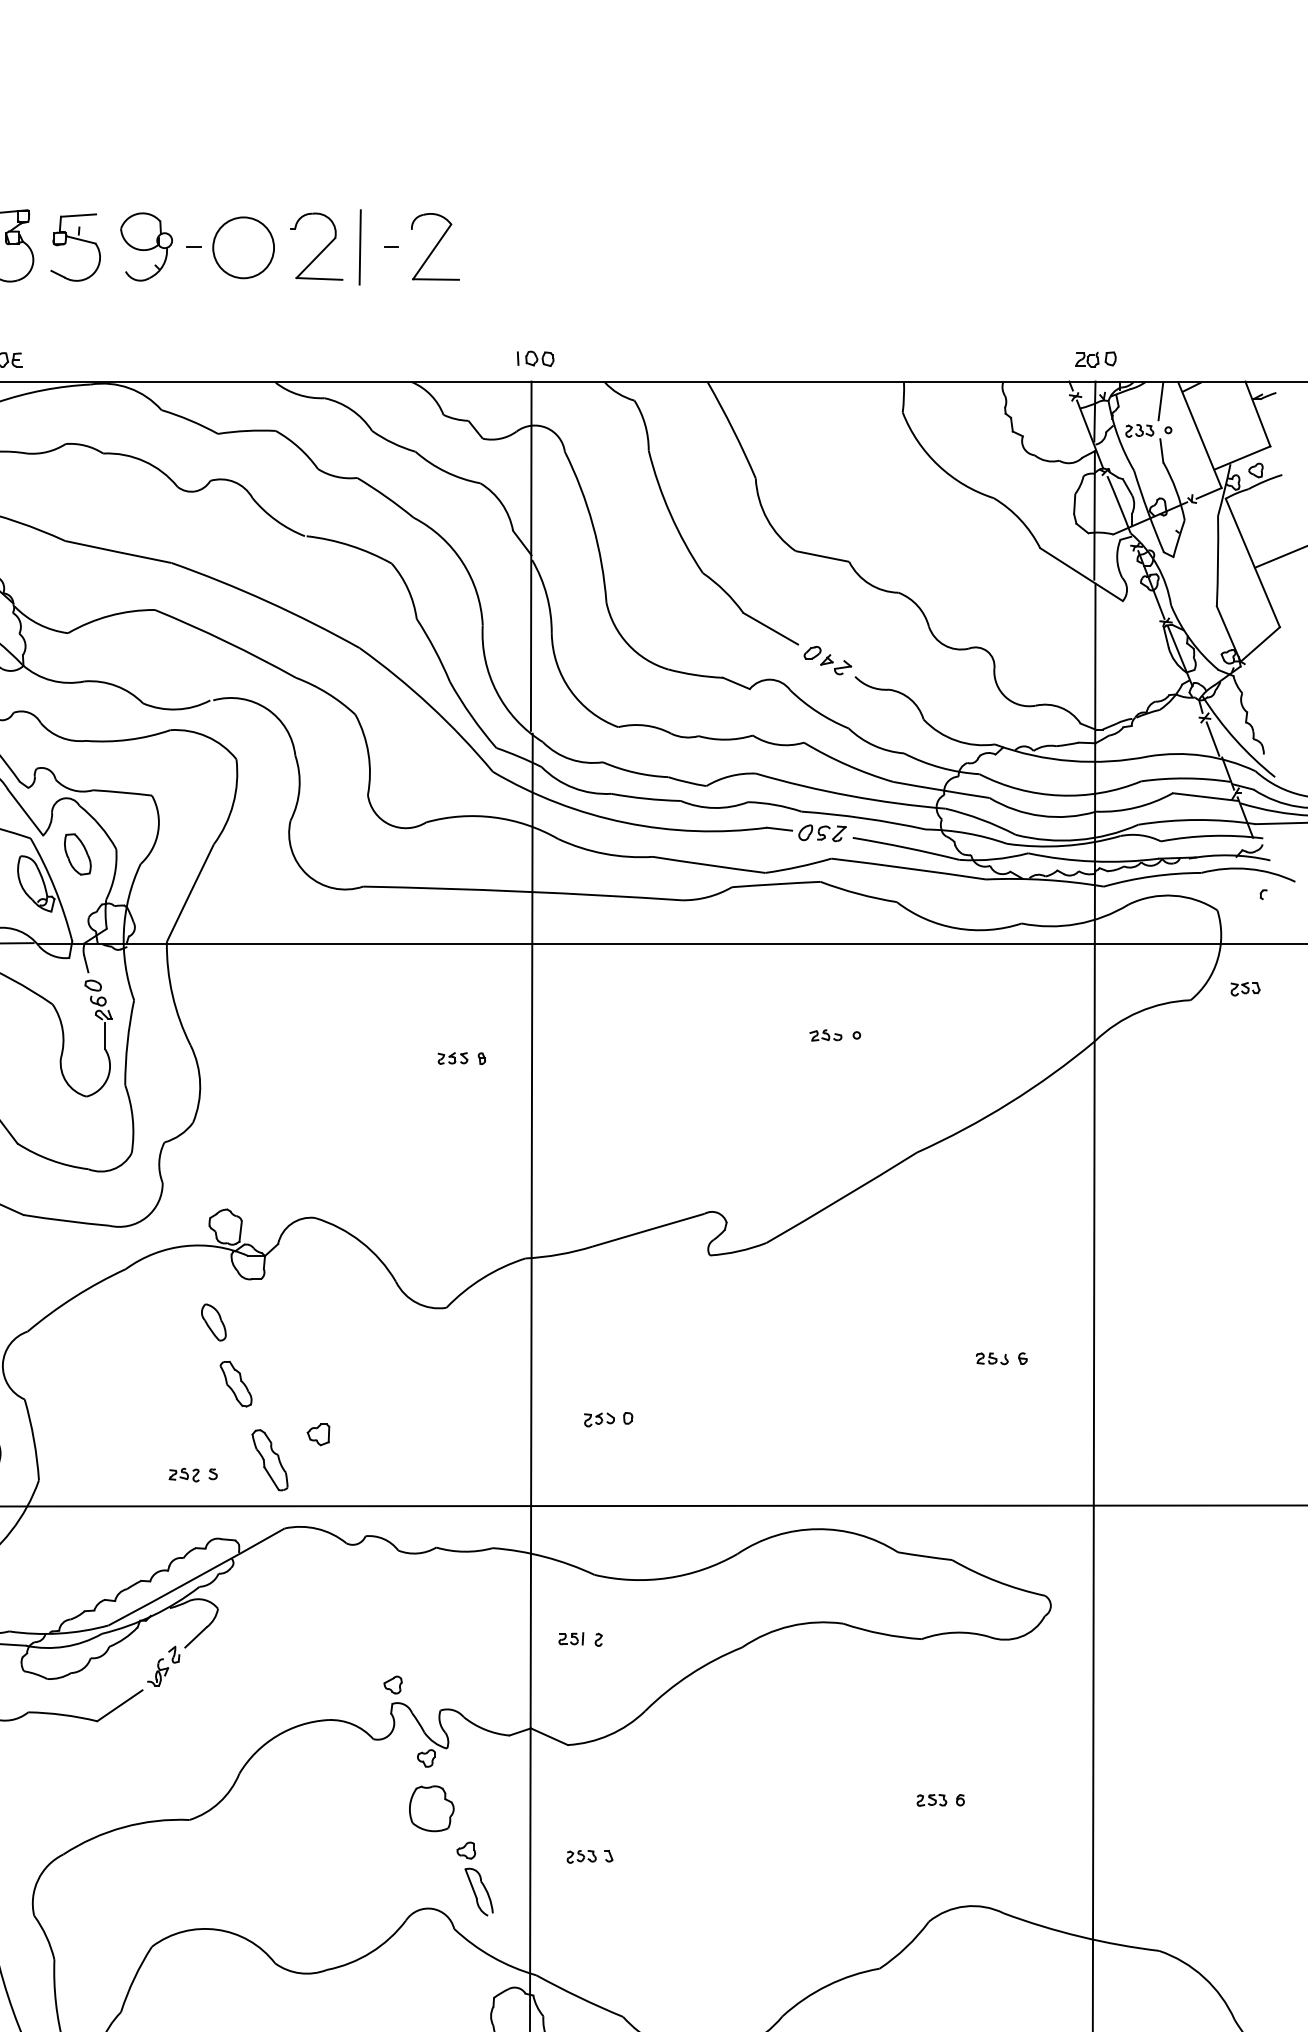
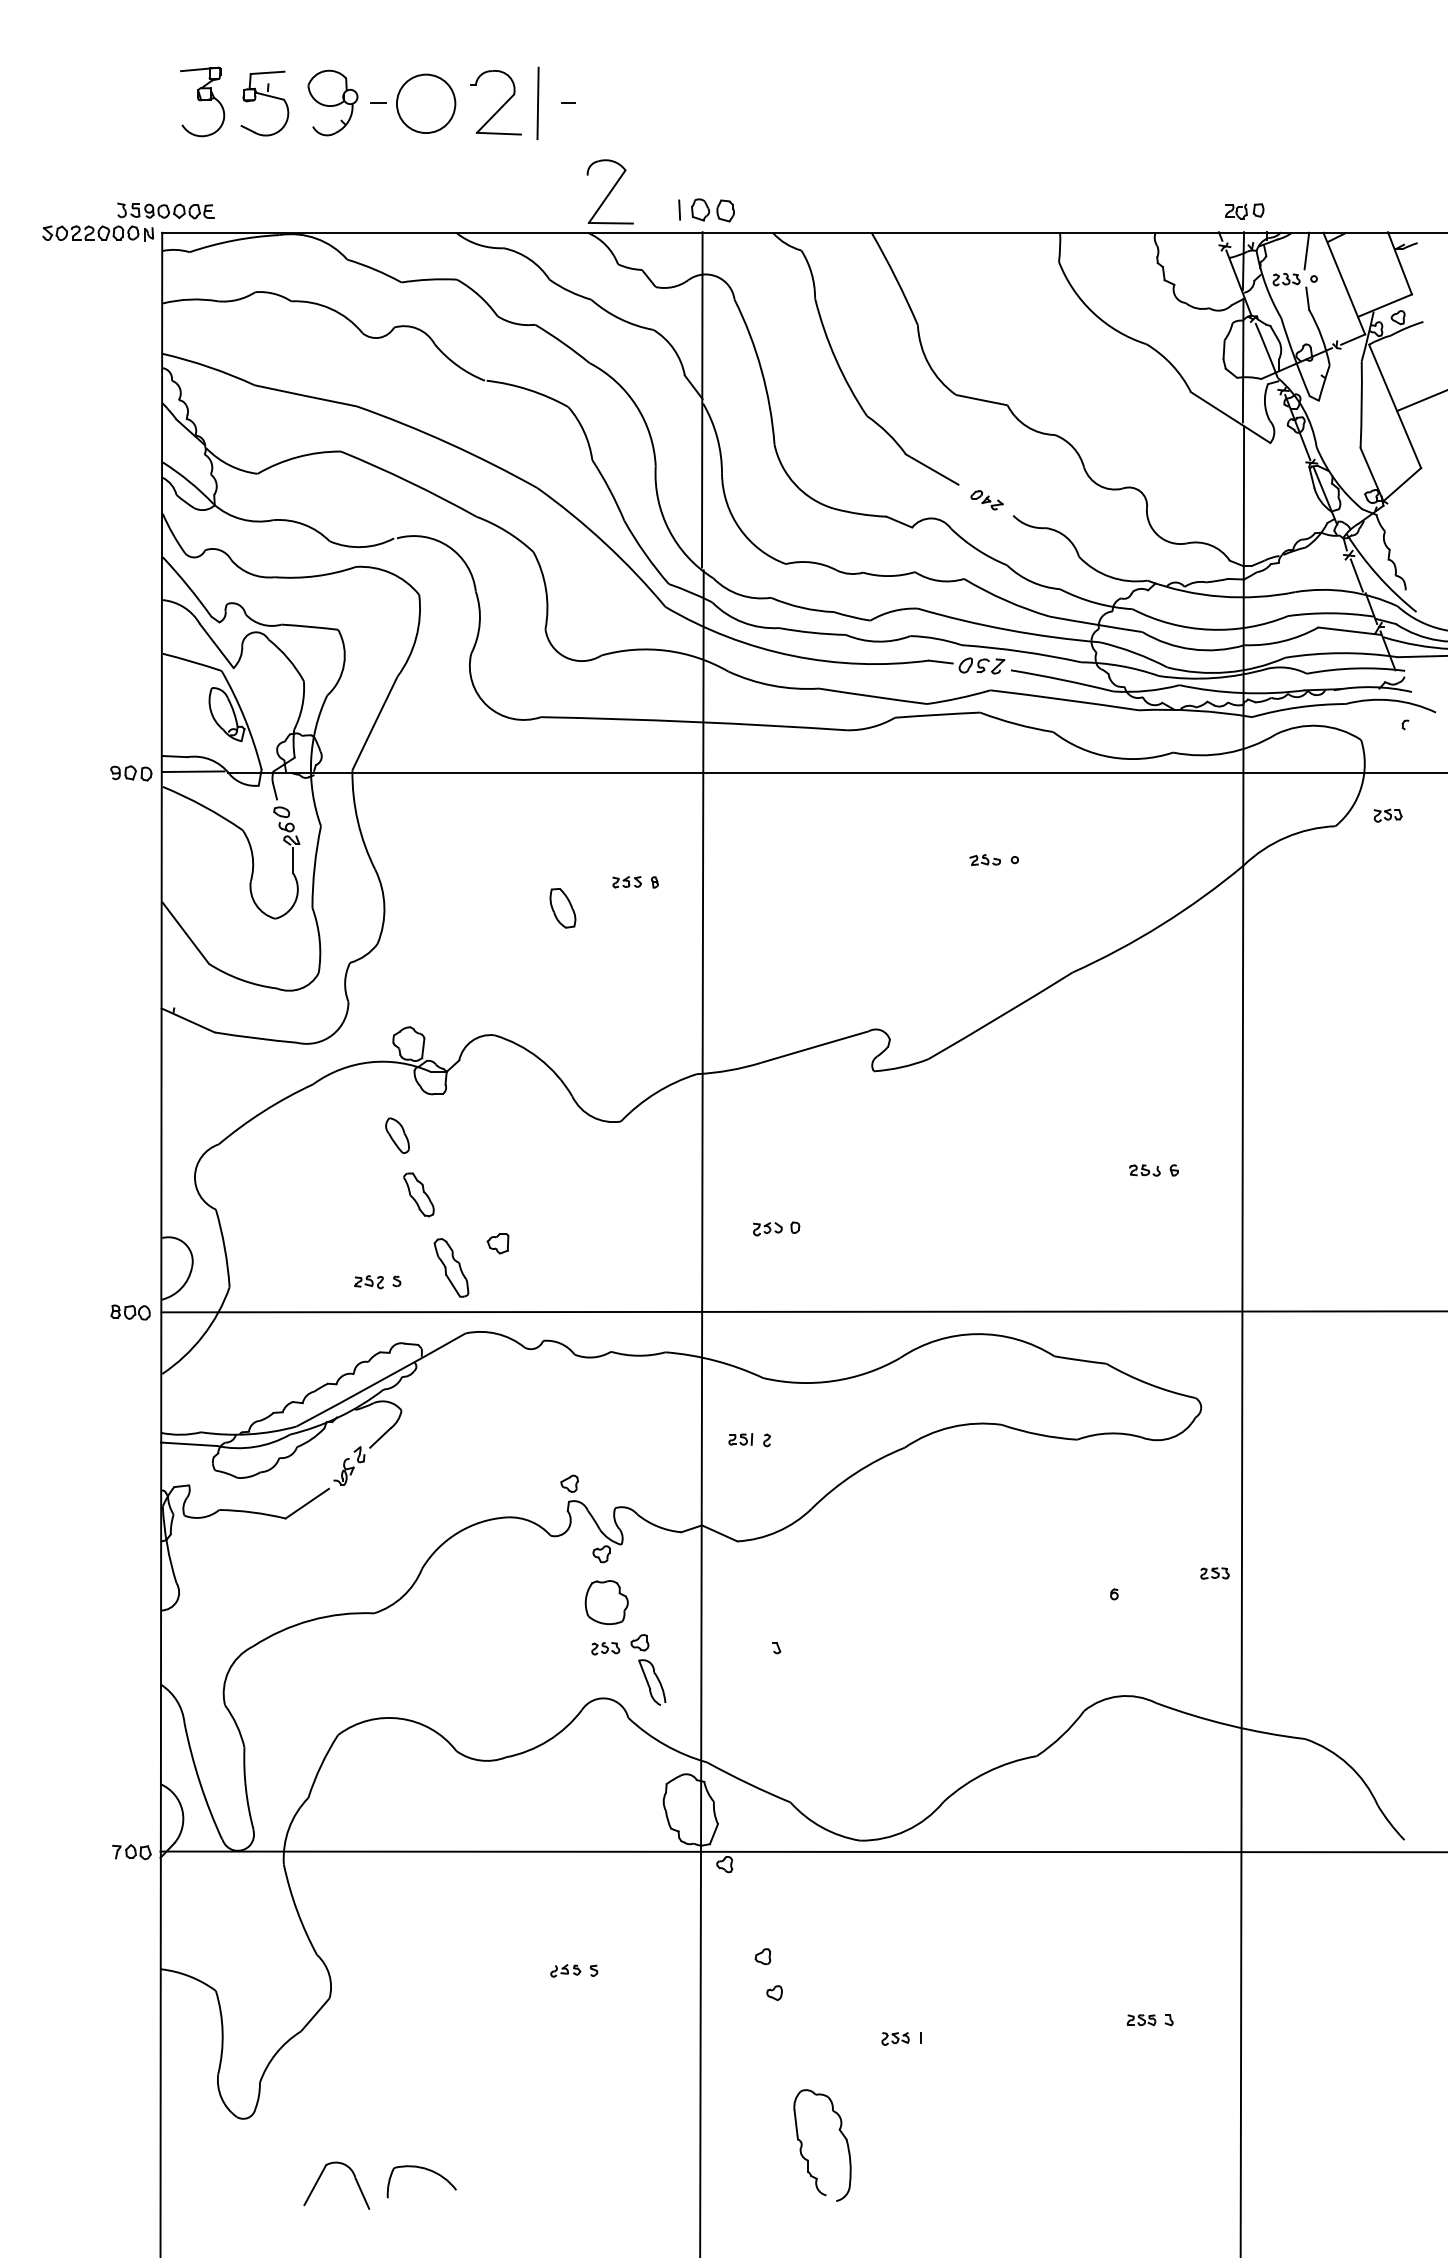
part: (434, 246) -> (609, 191), moved
part: (535, 358) -> (706, 210), size x1.6
part: (827, 660) -> (986, 500), size x0.7
part: (77, 854) -> (562, 908), moved
part: (931, 1800) -> (1214, 1573), moved
part: (581, 1856) -> (605, 1648), moved

